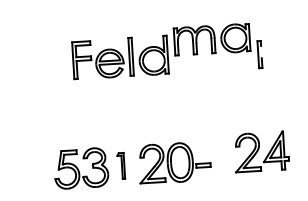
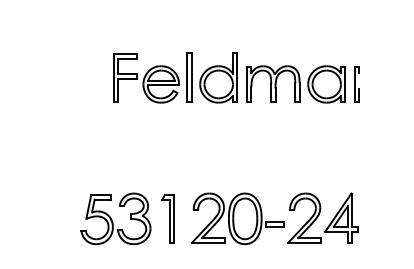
part: (211, 39) -> (295, 84), moved
part: (261, 151) -> (322, 217), moved
part: (120, 165) -> (167, 218), size x1.43

